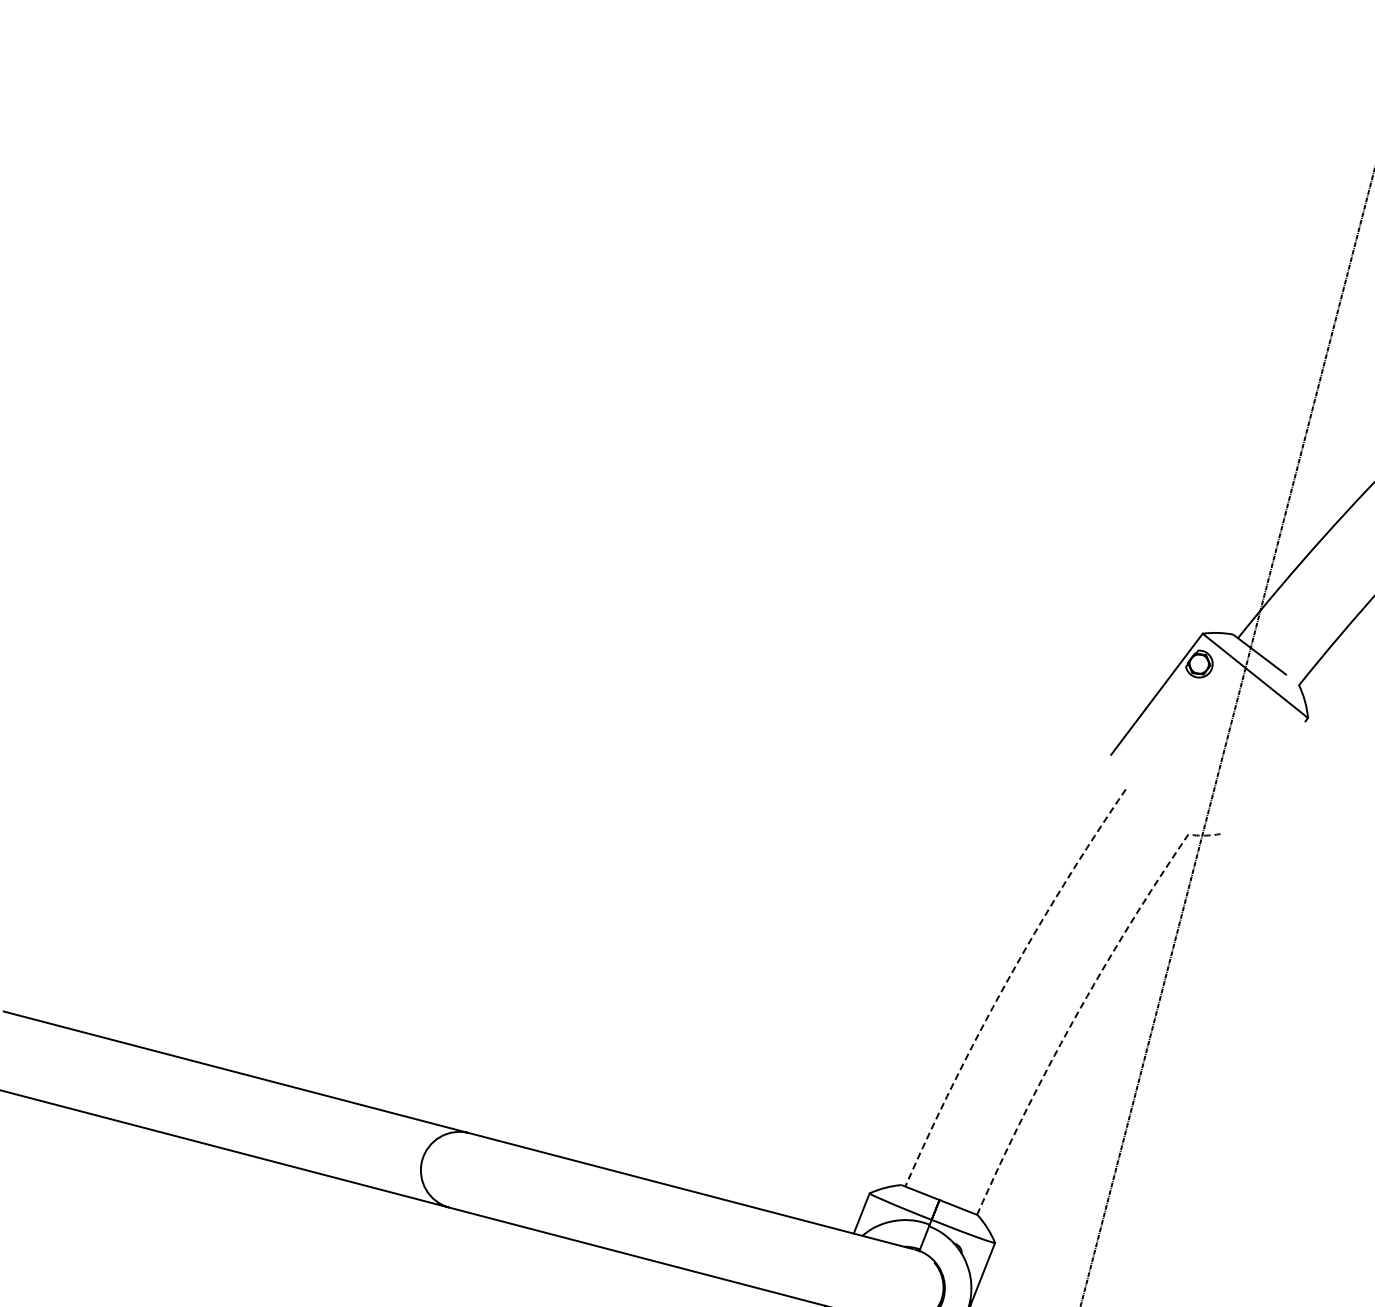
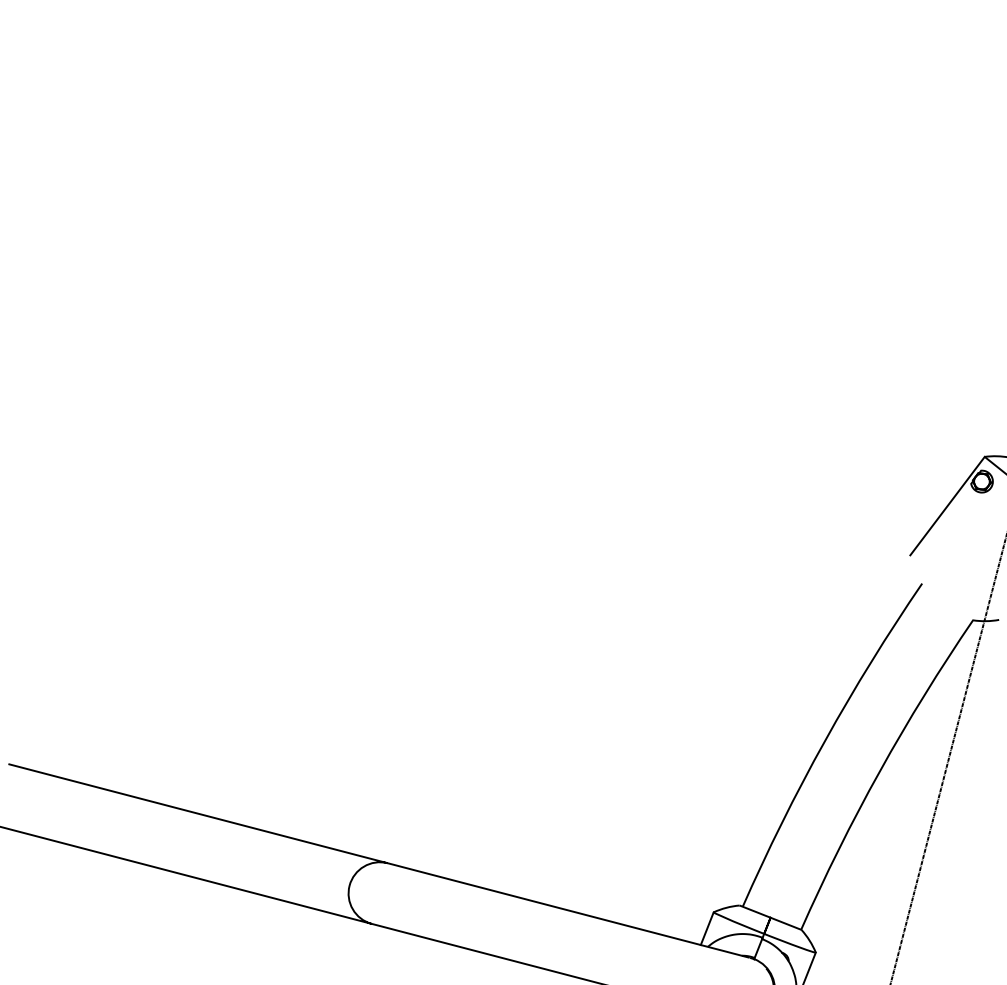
arc: (1006, 982) -> (825, 740), dashed -> solid
line: (1083, 1002) -> (887, 756), dashed -> solid

